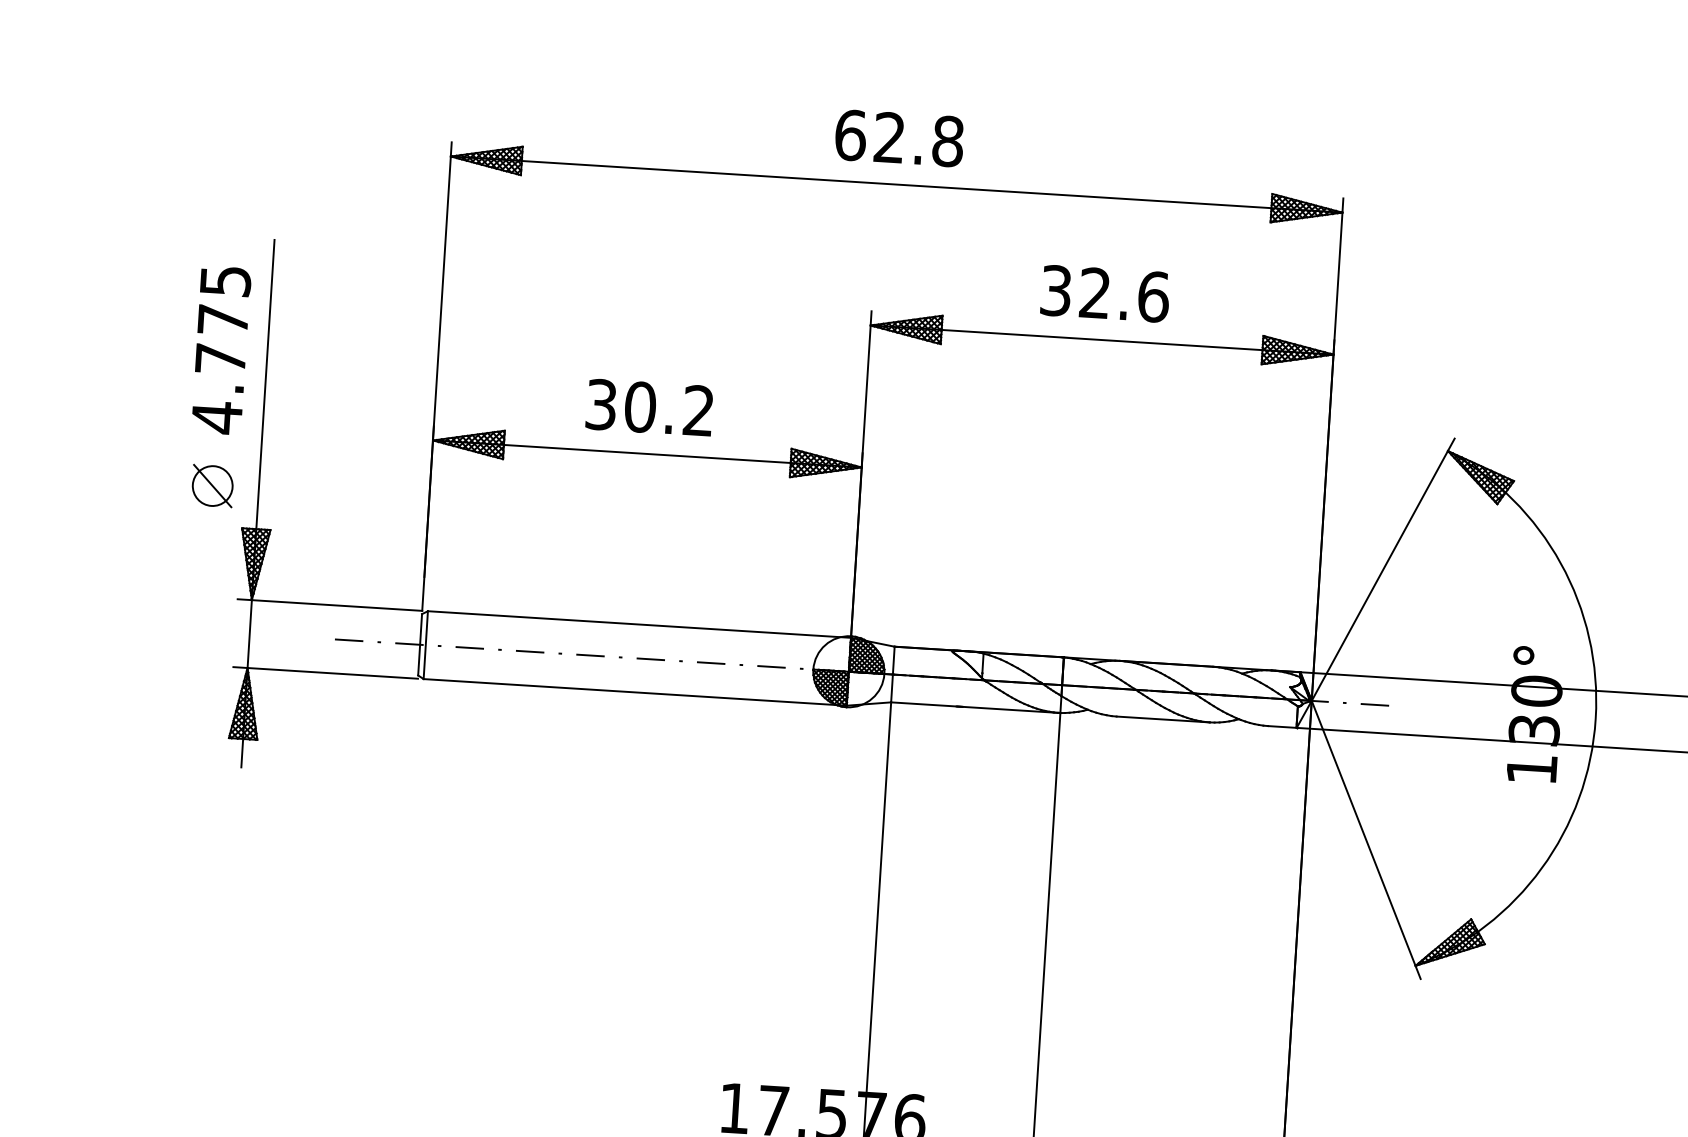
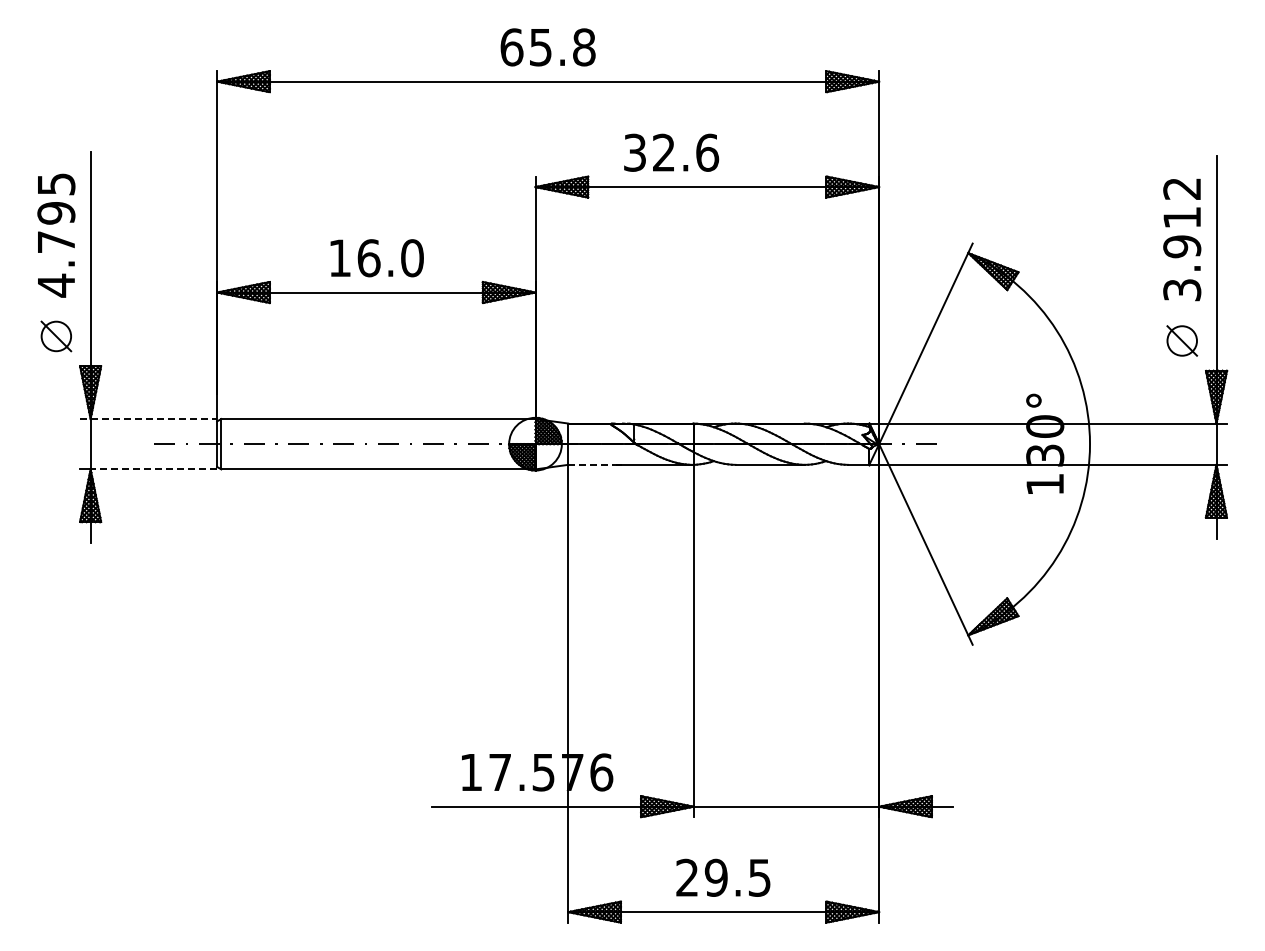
text: (889, 137) -> (540, 47), 62.8 -> 65.8
text: (1105, 293) -> (671, 152), moved
text: (223, 320) -> (56, 213), 4.775 -> 4.795
text: (650, 408) -> (376, 258), 30.2 -> 16.0
line: (329, 605) -> (148, 419), solid -> dashed
line: (332, 673) -> (153, 469), solid -> dashed
line: (923, 703) -> (592, 464), solid -> dashed

